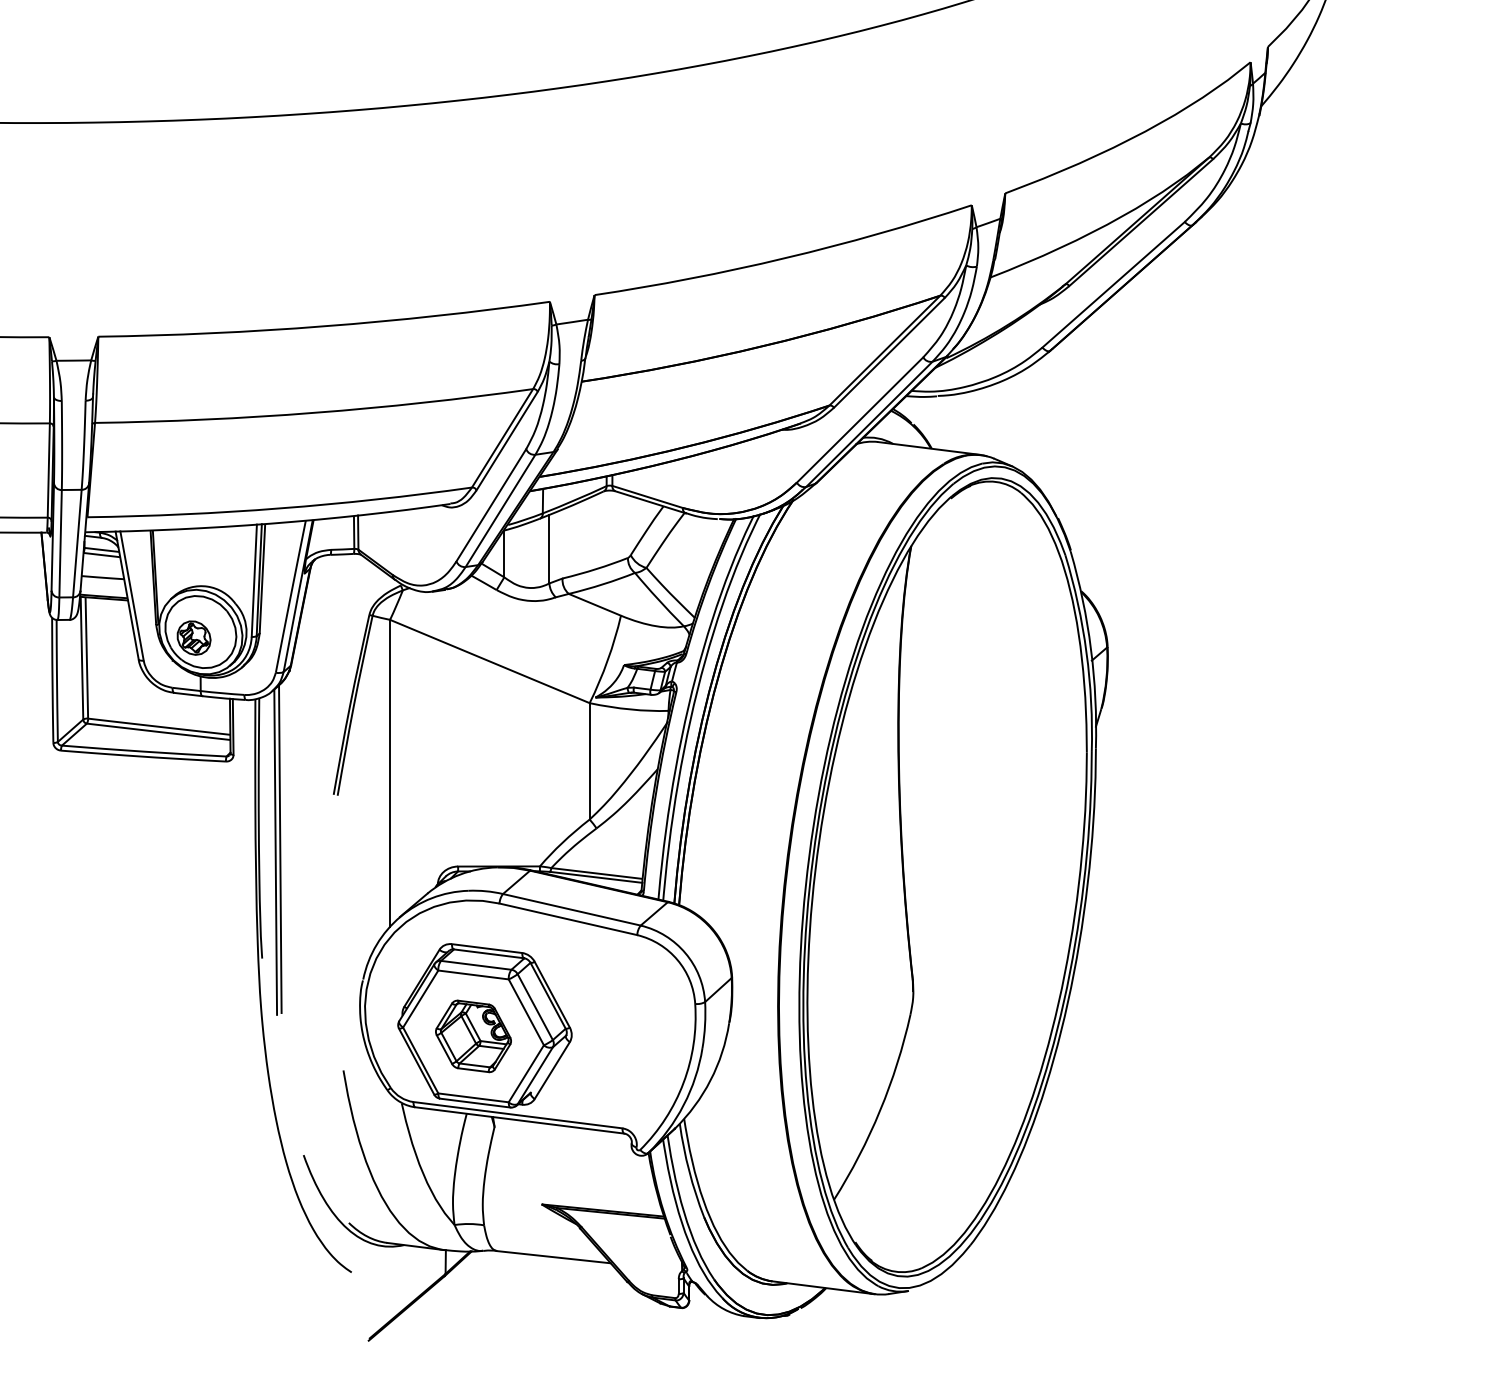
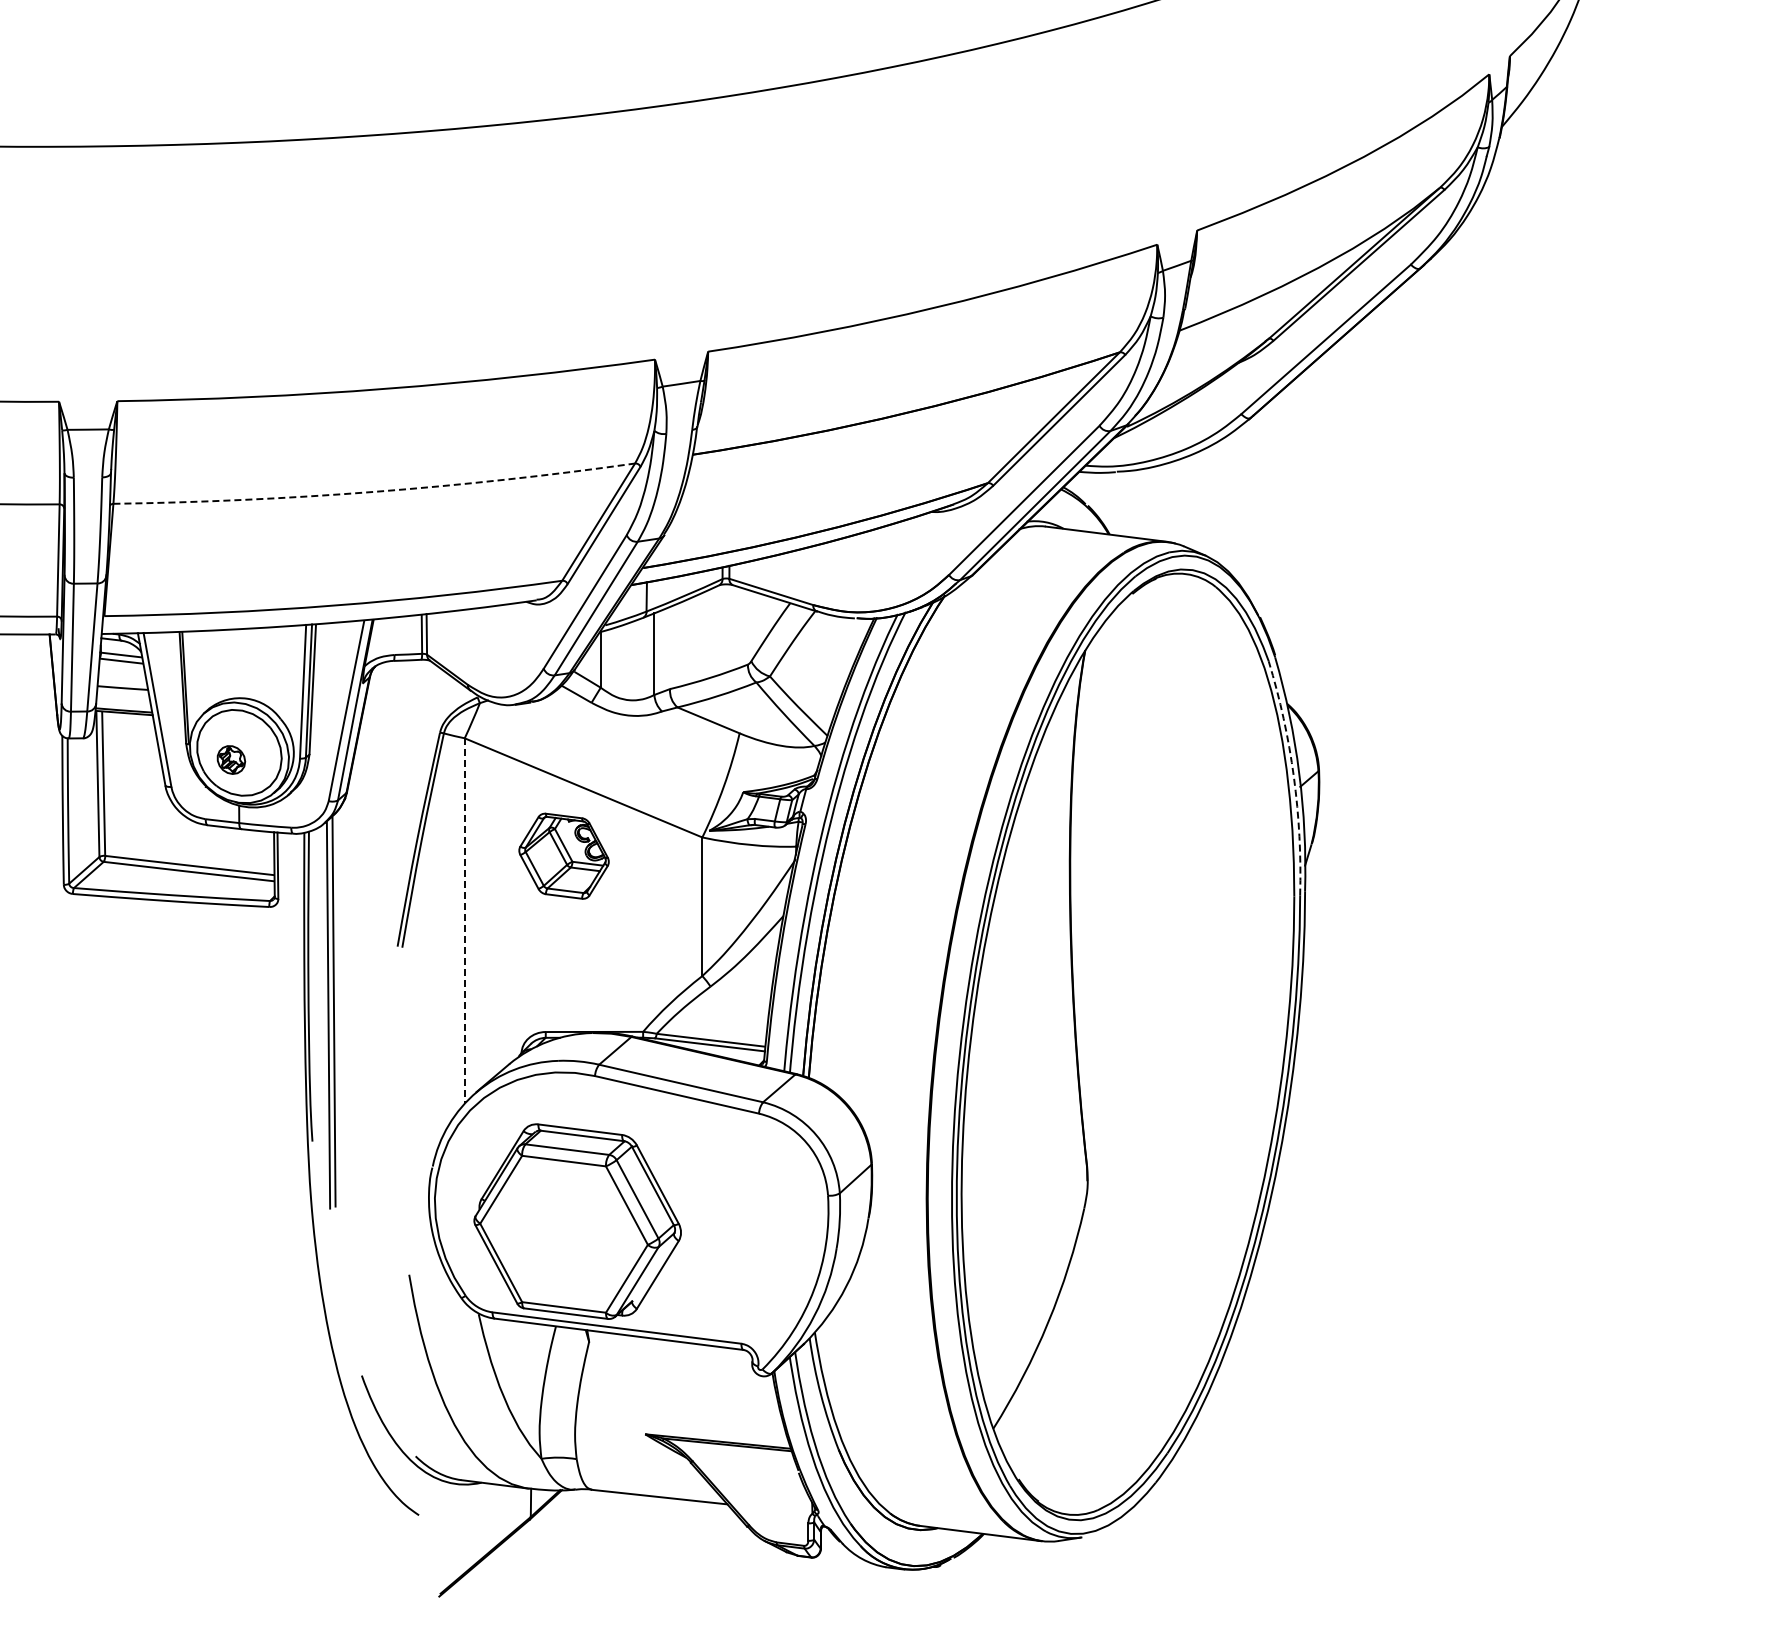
arc: (314, 412) -> (374, 491), solid -> dashed
part: (194, 637) -> (231, 759), size x0.7
arc: (1086, 652) -> (1293, 777), solid -> dashed
line: (389, 772) -> (464, 920), solid -> dashed
part: (473, 1035) -> (563, 855), moved

